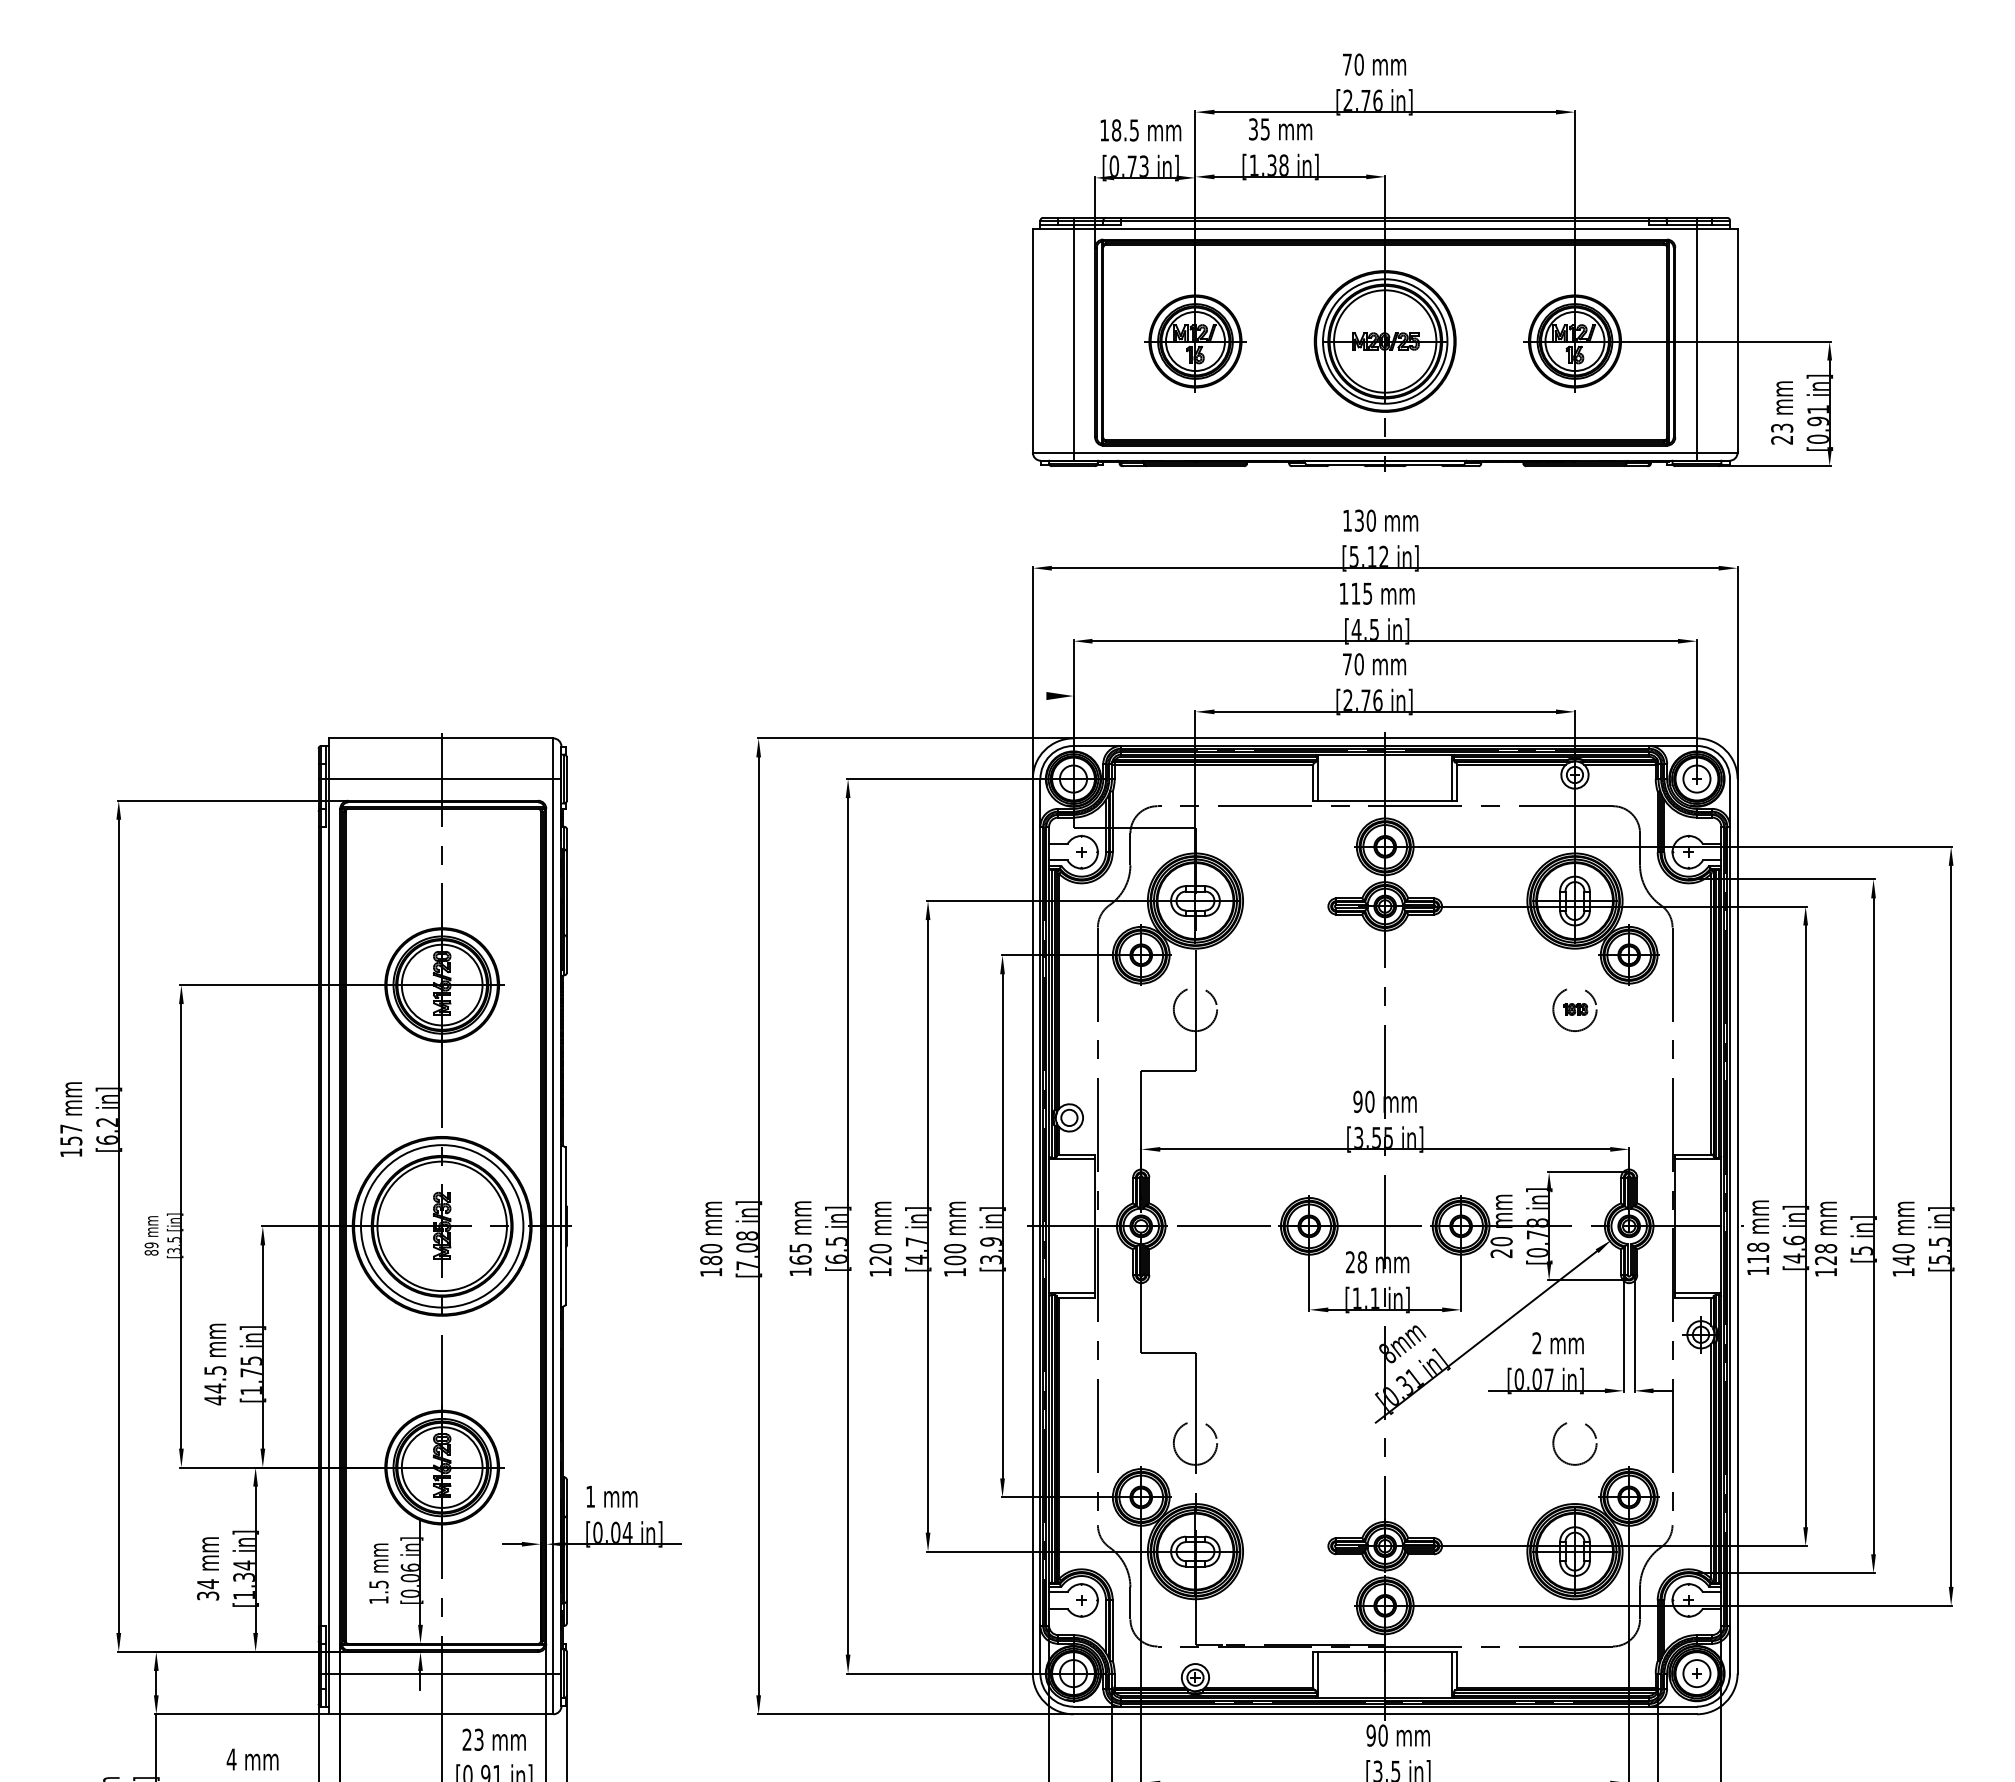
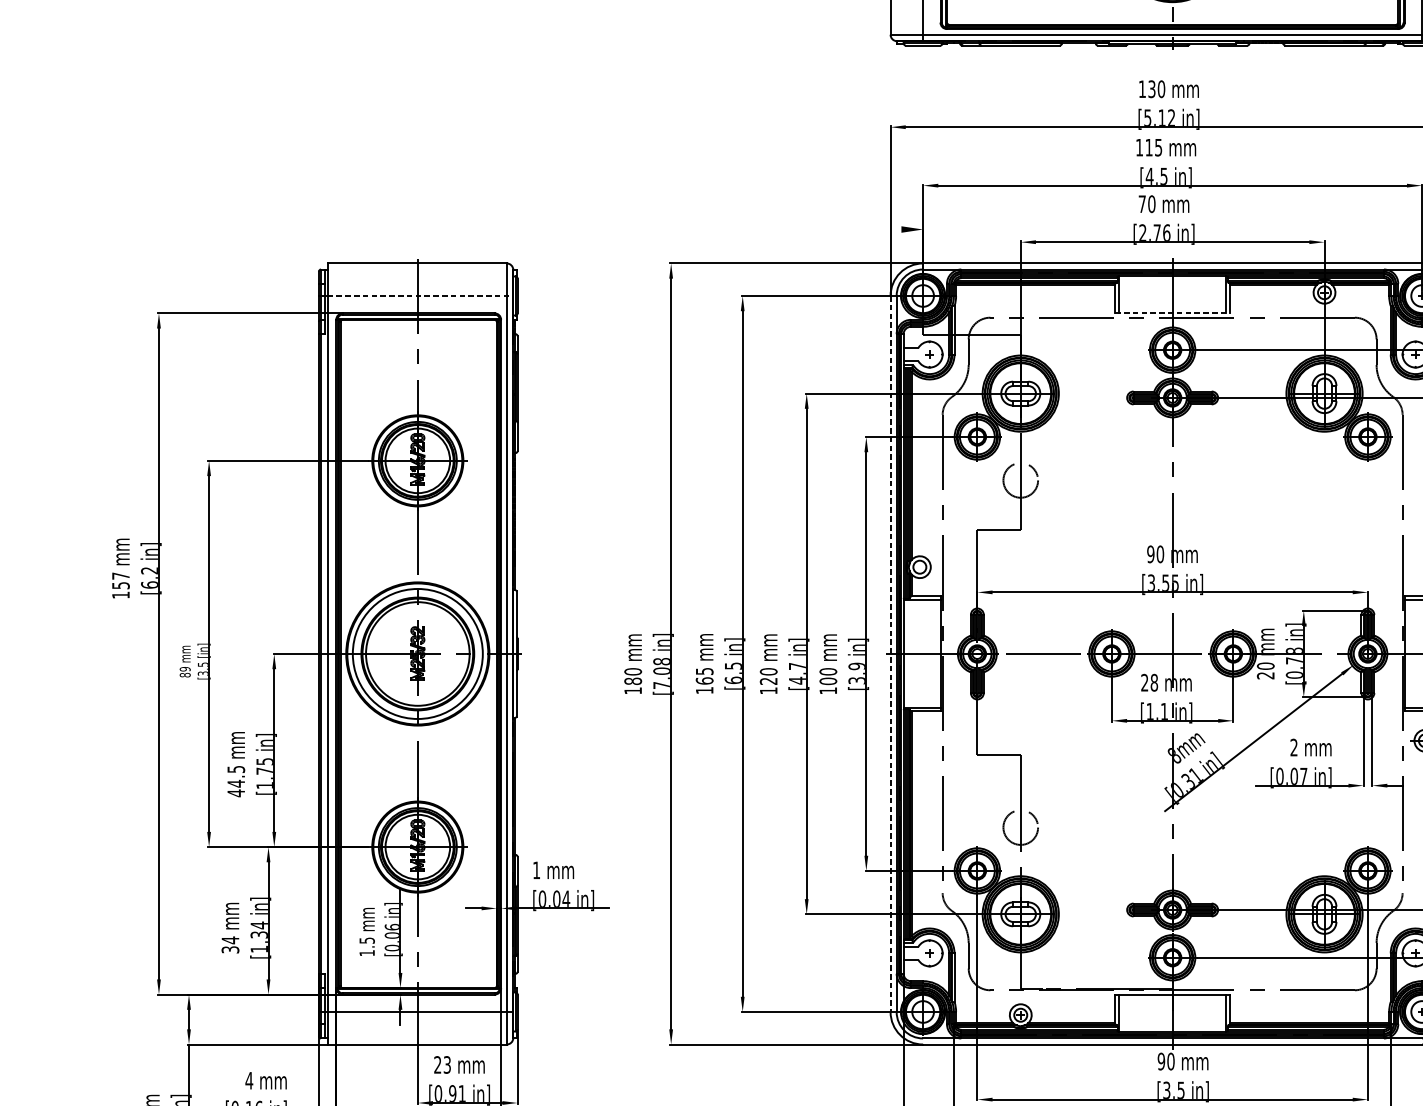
line: (445, 779) -> (420, 296), solid -> dashed
line: (1385, 800) -> (1172, 313), solid -> dashed
part: (1574, 1009) -> (1324, 480), removed
line: (1032, 1226) -> (890, 654), solid -> dashed
circle: (1574, 1443) -> (1324, 827), removed

